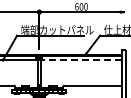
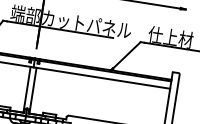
line: (80, 60) -> (101, 78), dashed -> solid

